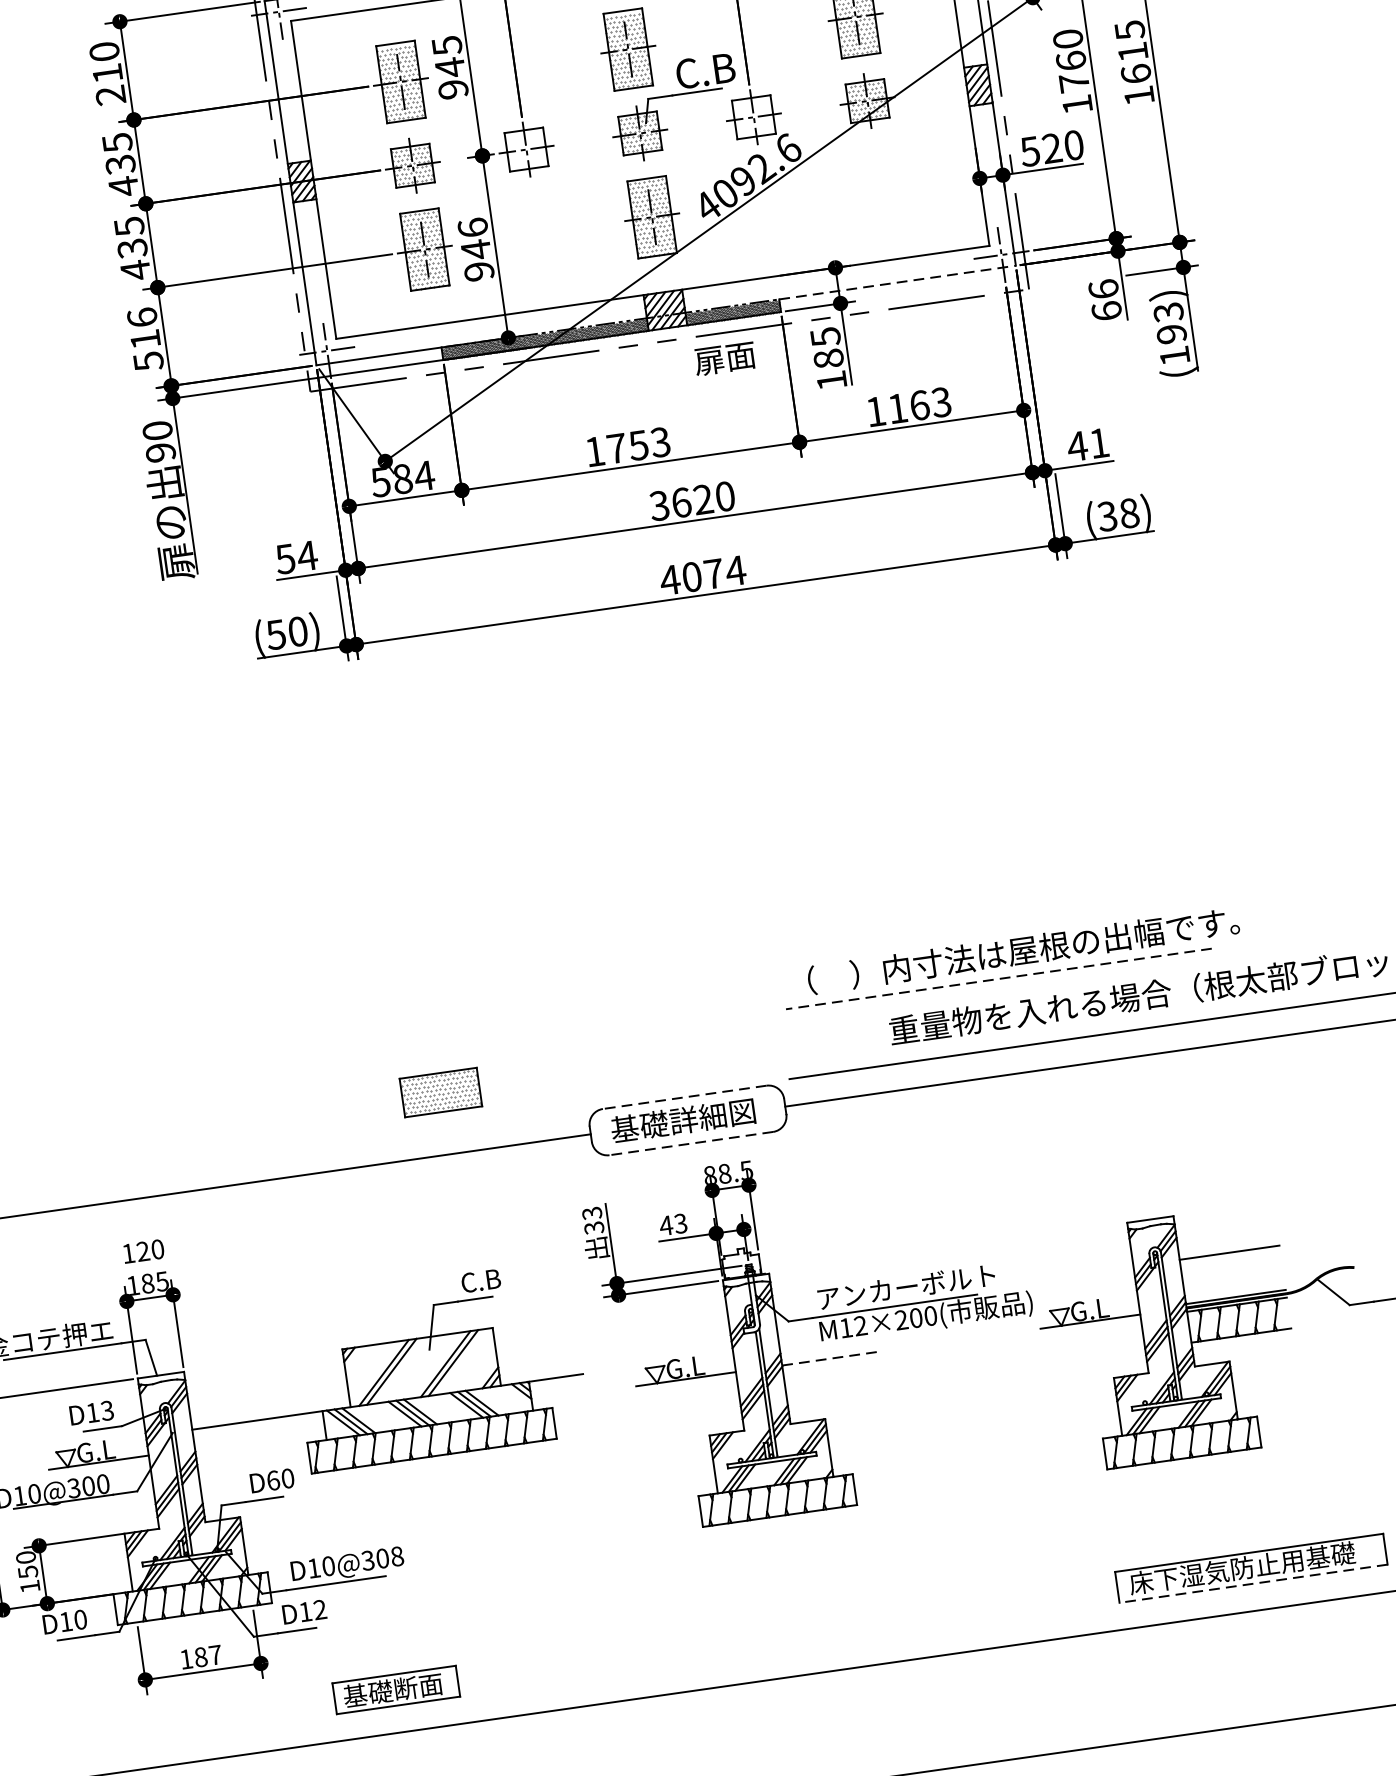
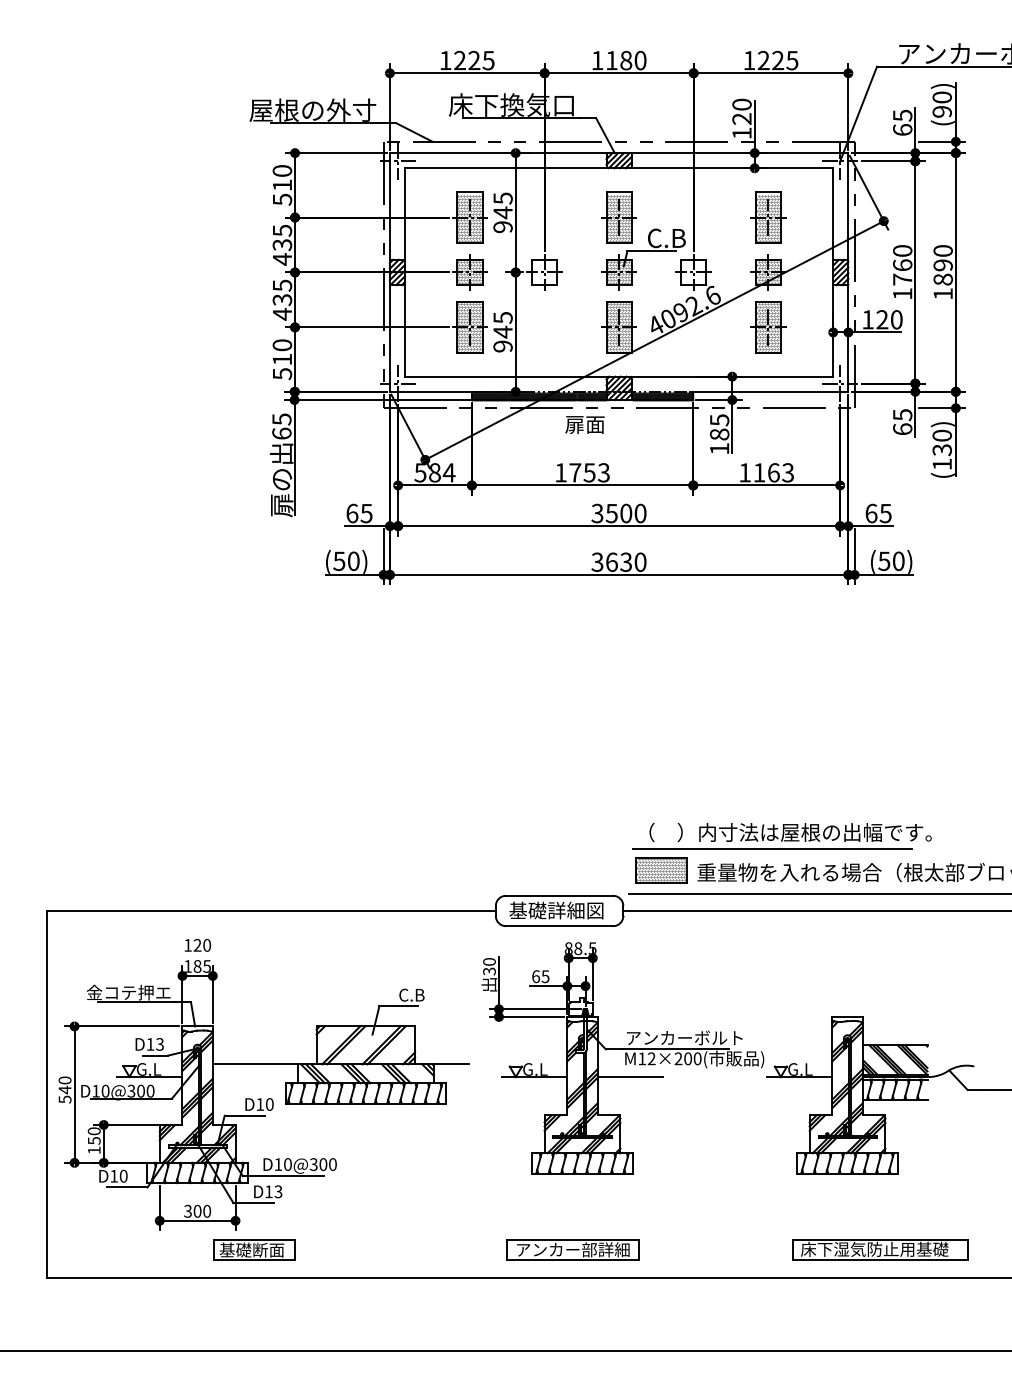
text: (1132, 52) -> (942, 265), 1615 -> 1890
text: (110, 95) -> (282, 199), 210 -> 510
text: (1029, 151) -> (867, 319), 520 -> 120
part: (880, 184) -> (768, 327), added
text: (472, 227) -> (502, 317), 946 -> 945
line: (896, 282) -> (770, 391), dashed -> solid
text: (1103, 290) -> (902, 415), 66 -> 65
text: (141, 318) -> (281, 345), 516 -> 510
text: (1168, 322) -> (941, 442), (193) -> (130)
text: (724, 358) -> (584, 424), moved
text: (158, 441) -> (281, 426), 90 -> 65
text: (1088, 444) -> (878, 513), 41 -> 65
text: (691, 501) -> (618, 513), 3620 -> 3500
text: (1118, 513) -> (891, 560), (38) -> (50)
text: (296, 557) -> (359, 513), 54 -> 65
text: (702, 574) -> (618, 561), 4074 -> 3630
line: (999, 978) -> (772, 848), dashed -> solid
part: (441, 1092) -> (661, 870), moved
line: (684, 1096) -> (559, 895), dashed -> solid
line: (691, 1144) -> (559, 926), dashed -> solid
text: (592, 1212) -> (489, 961), 33 -> 30
text: (673, 1224) -> (540, 976), 43 -> 65
hatch: (1232, 1274) -> (895, 1059), added
line: (832, 1359) -> (630, 1077), dashed -> solid
text: (273, 1480) -> (260, 1104), D60 -> D10
text: (396, 1556) -> (332, 1164), D10@308 -> D10@300
line: (1253, 1583) -> (880, 1260), dashed -> solid
text: (320, 1610) -> (278, 1192), D12 -> D13
part: (781, 1634) -> (572, 1249), added
text: (200, 1655) -> (197, 1210), 187 -> 300
part: (396, 1688) -> (254, 1249), moved

